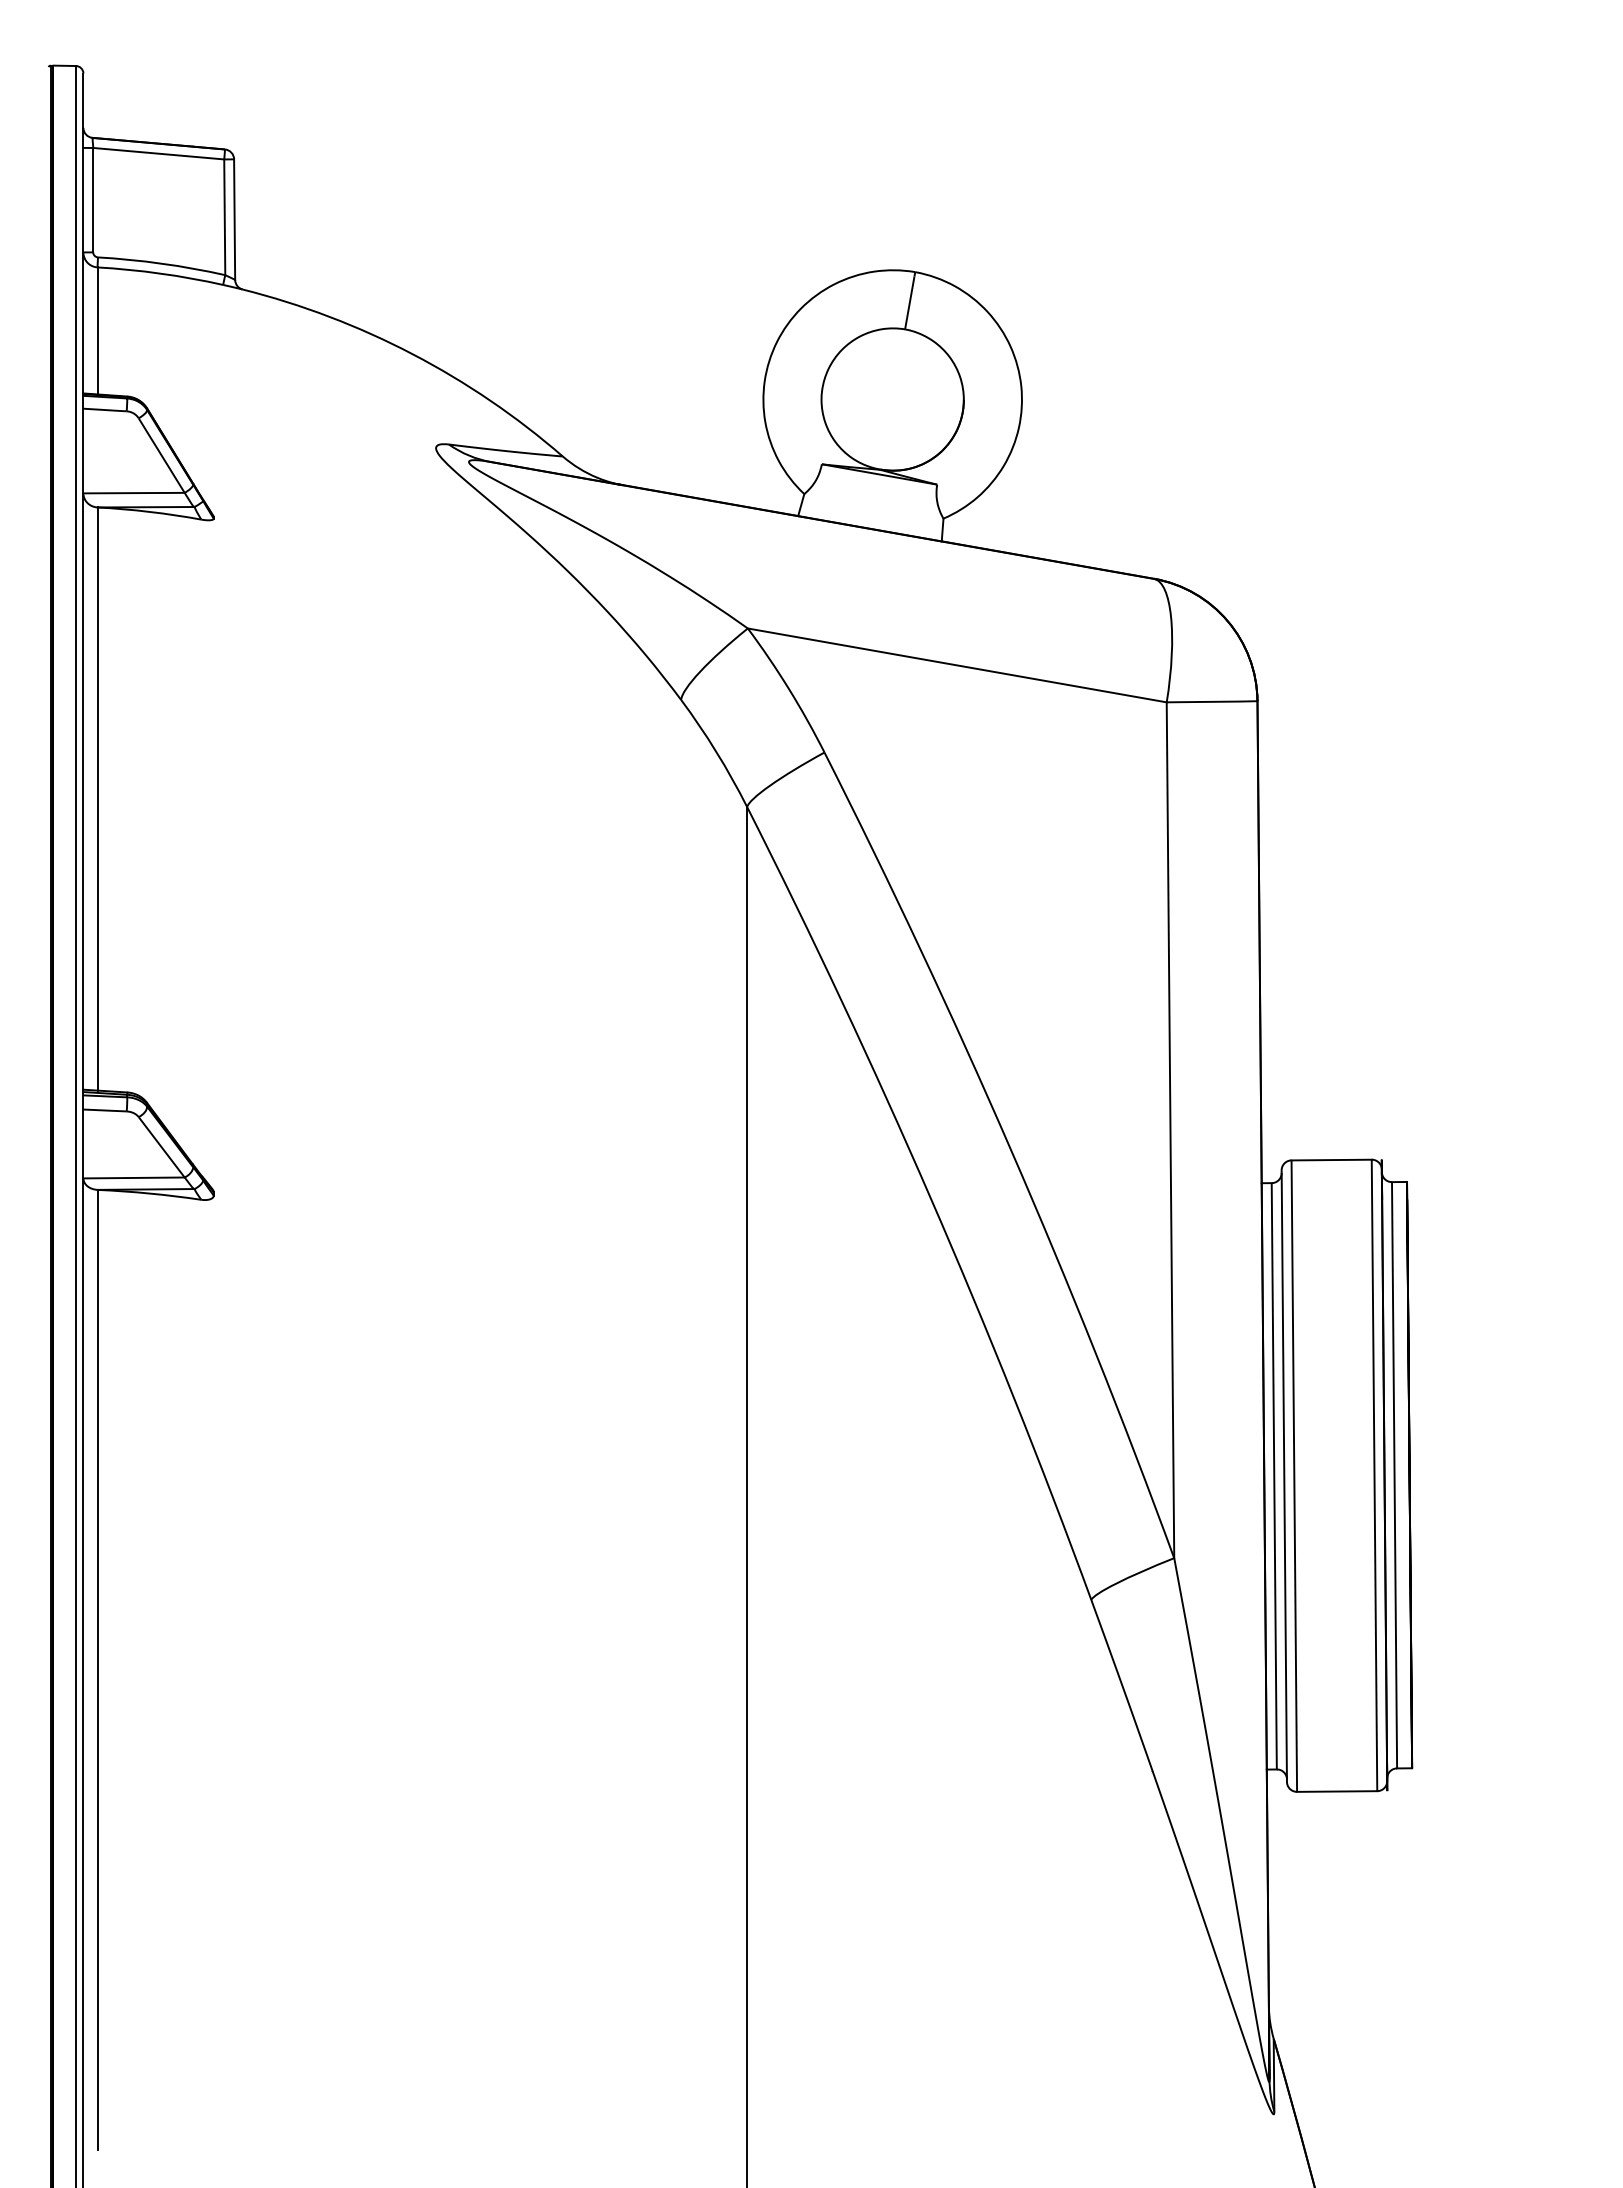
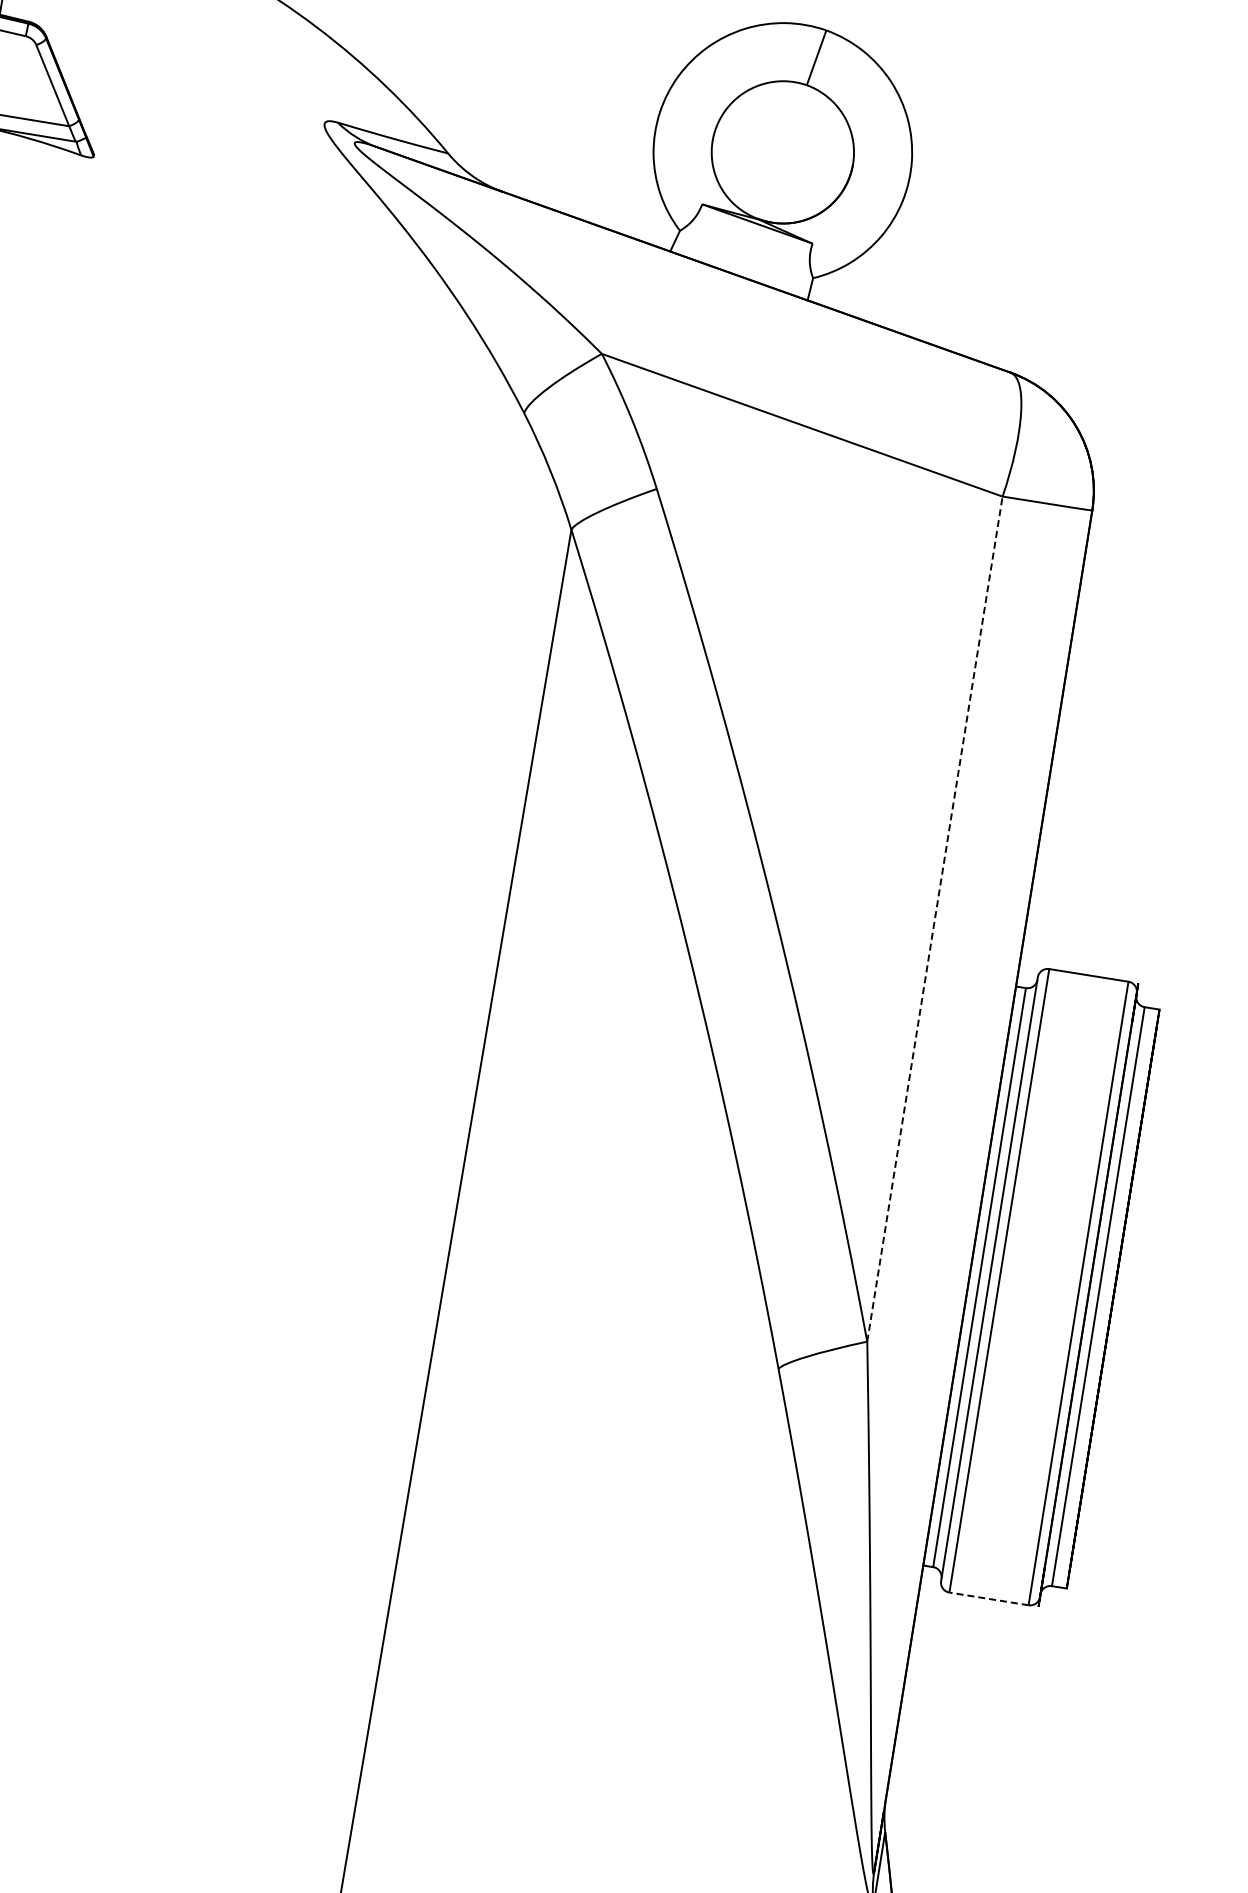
line: (1170, 1130) -> (934, 919), solid -> dashed
line: (1336, 1791) -> (988, 1598), solid -> dashed

